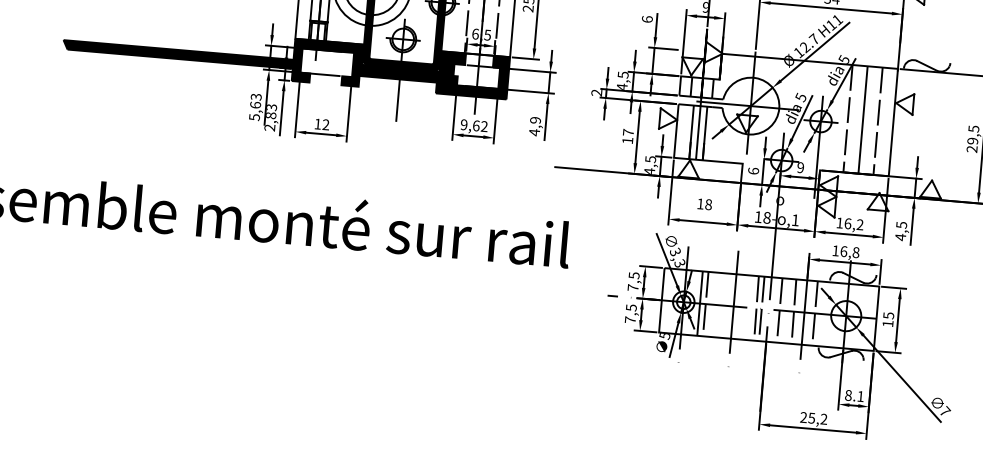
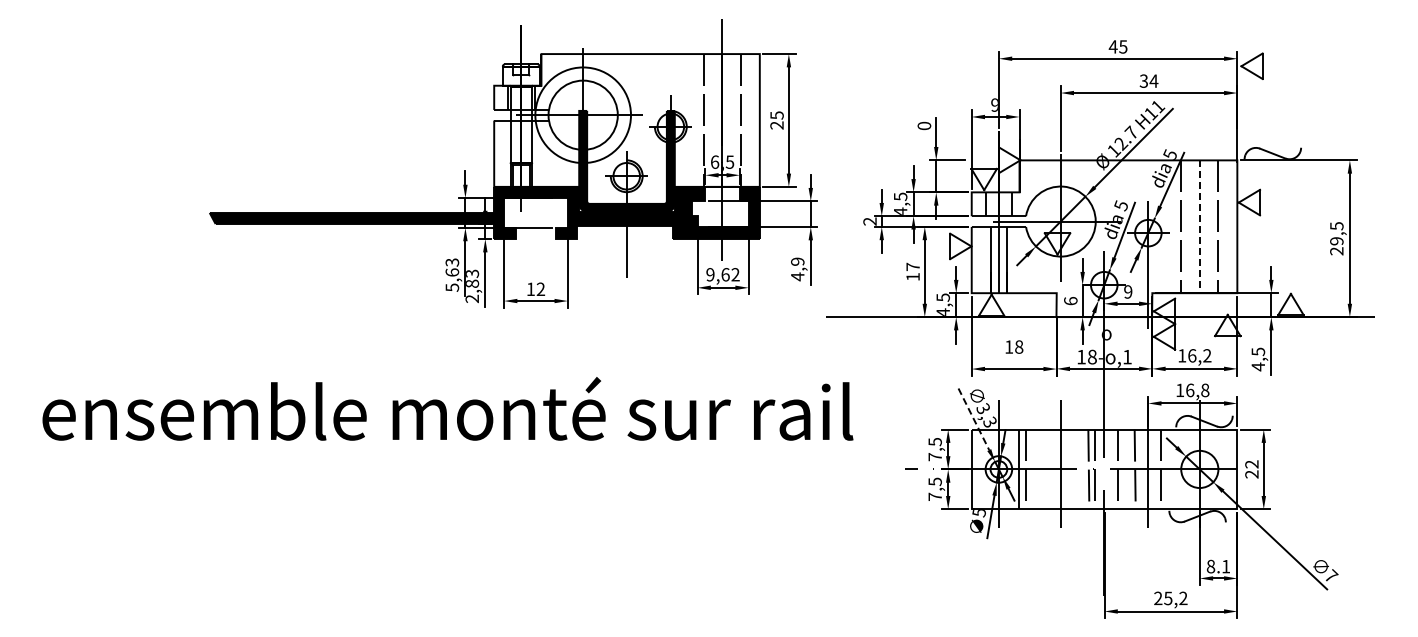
text: (646, 18) -> (923, 125), 6 -> 0
line: (862, 120) -> (1199, 227), solid -> dashed
line: (667, 260) -> (974, 419), solid -> dashed
text: (888, 319) -> (1251, 469), 15 -> 22

